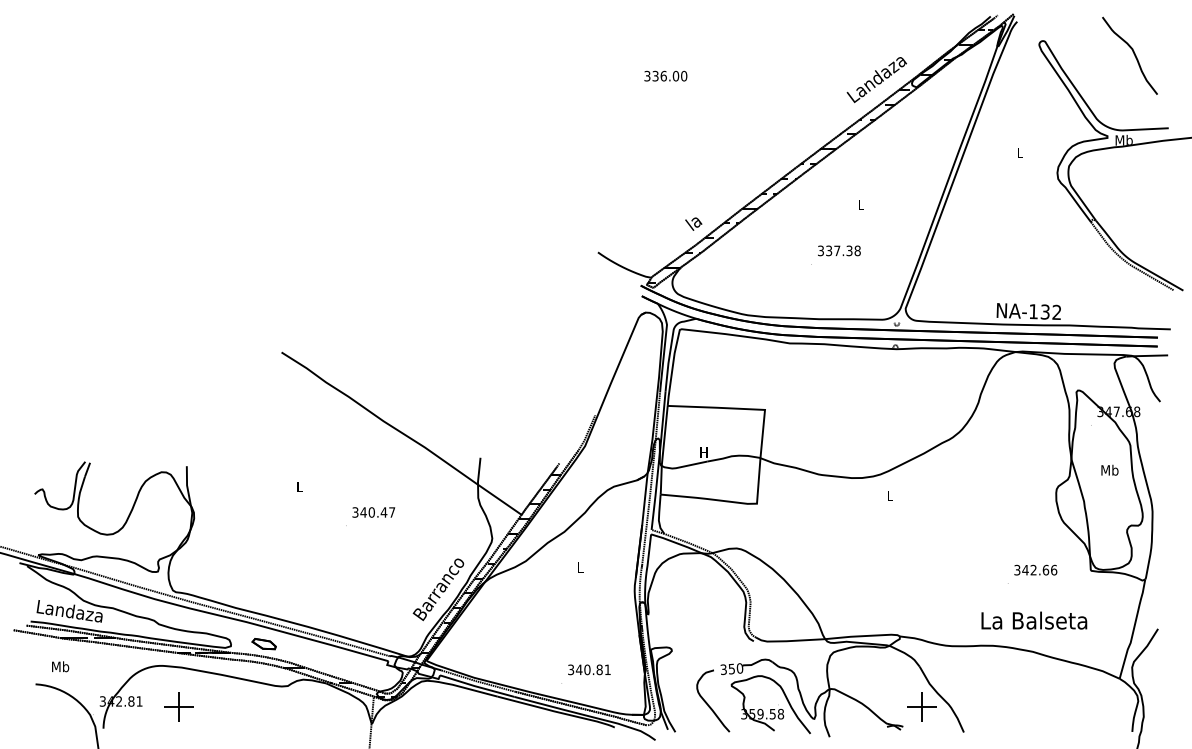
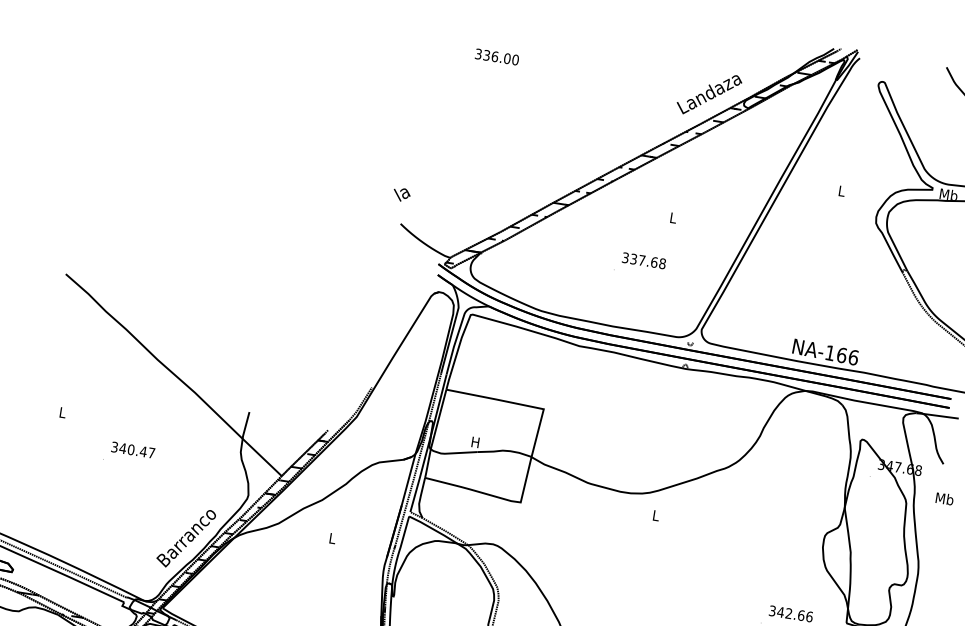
text: (693, 223) -> (401, 194), moved
text: (849, 250) -> (654, 262), 337.38 -> 337.68
text: (1050, 312) -> (847, 356), NA-132 -> NA-166
text: (1109, 469) -> (944, 498), moved

